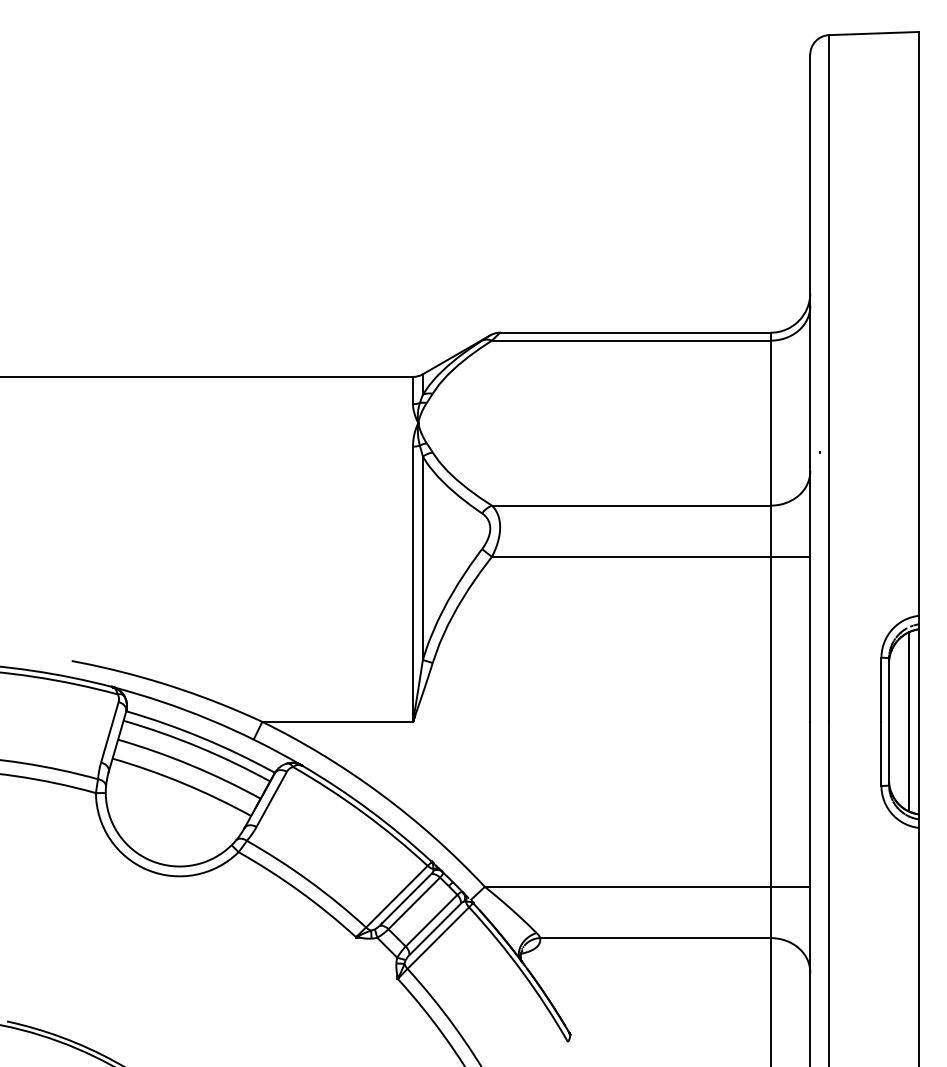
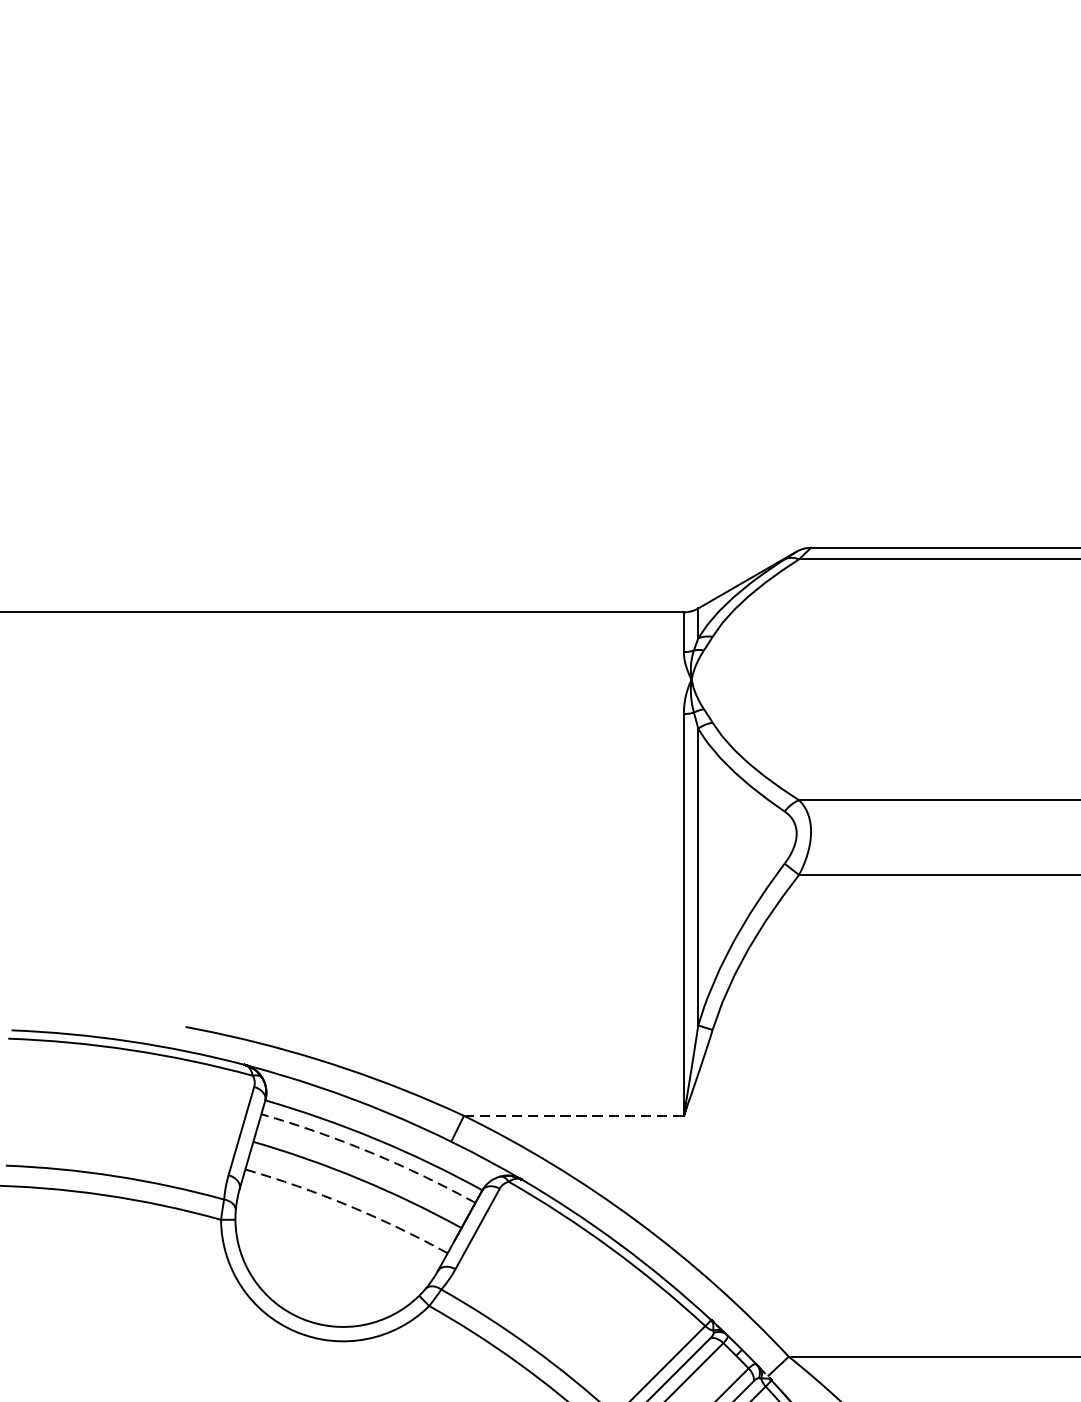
line: (338, 721) -> (575, 1115), solid -> dashed
arc: (198, 747) -> (370, 1153), solid -> dashed
arc: (183, 783) -> (348, 1205), solid -> dashed

